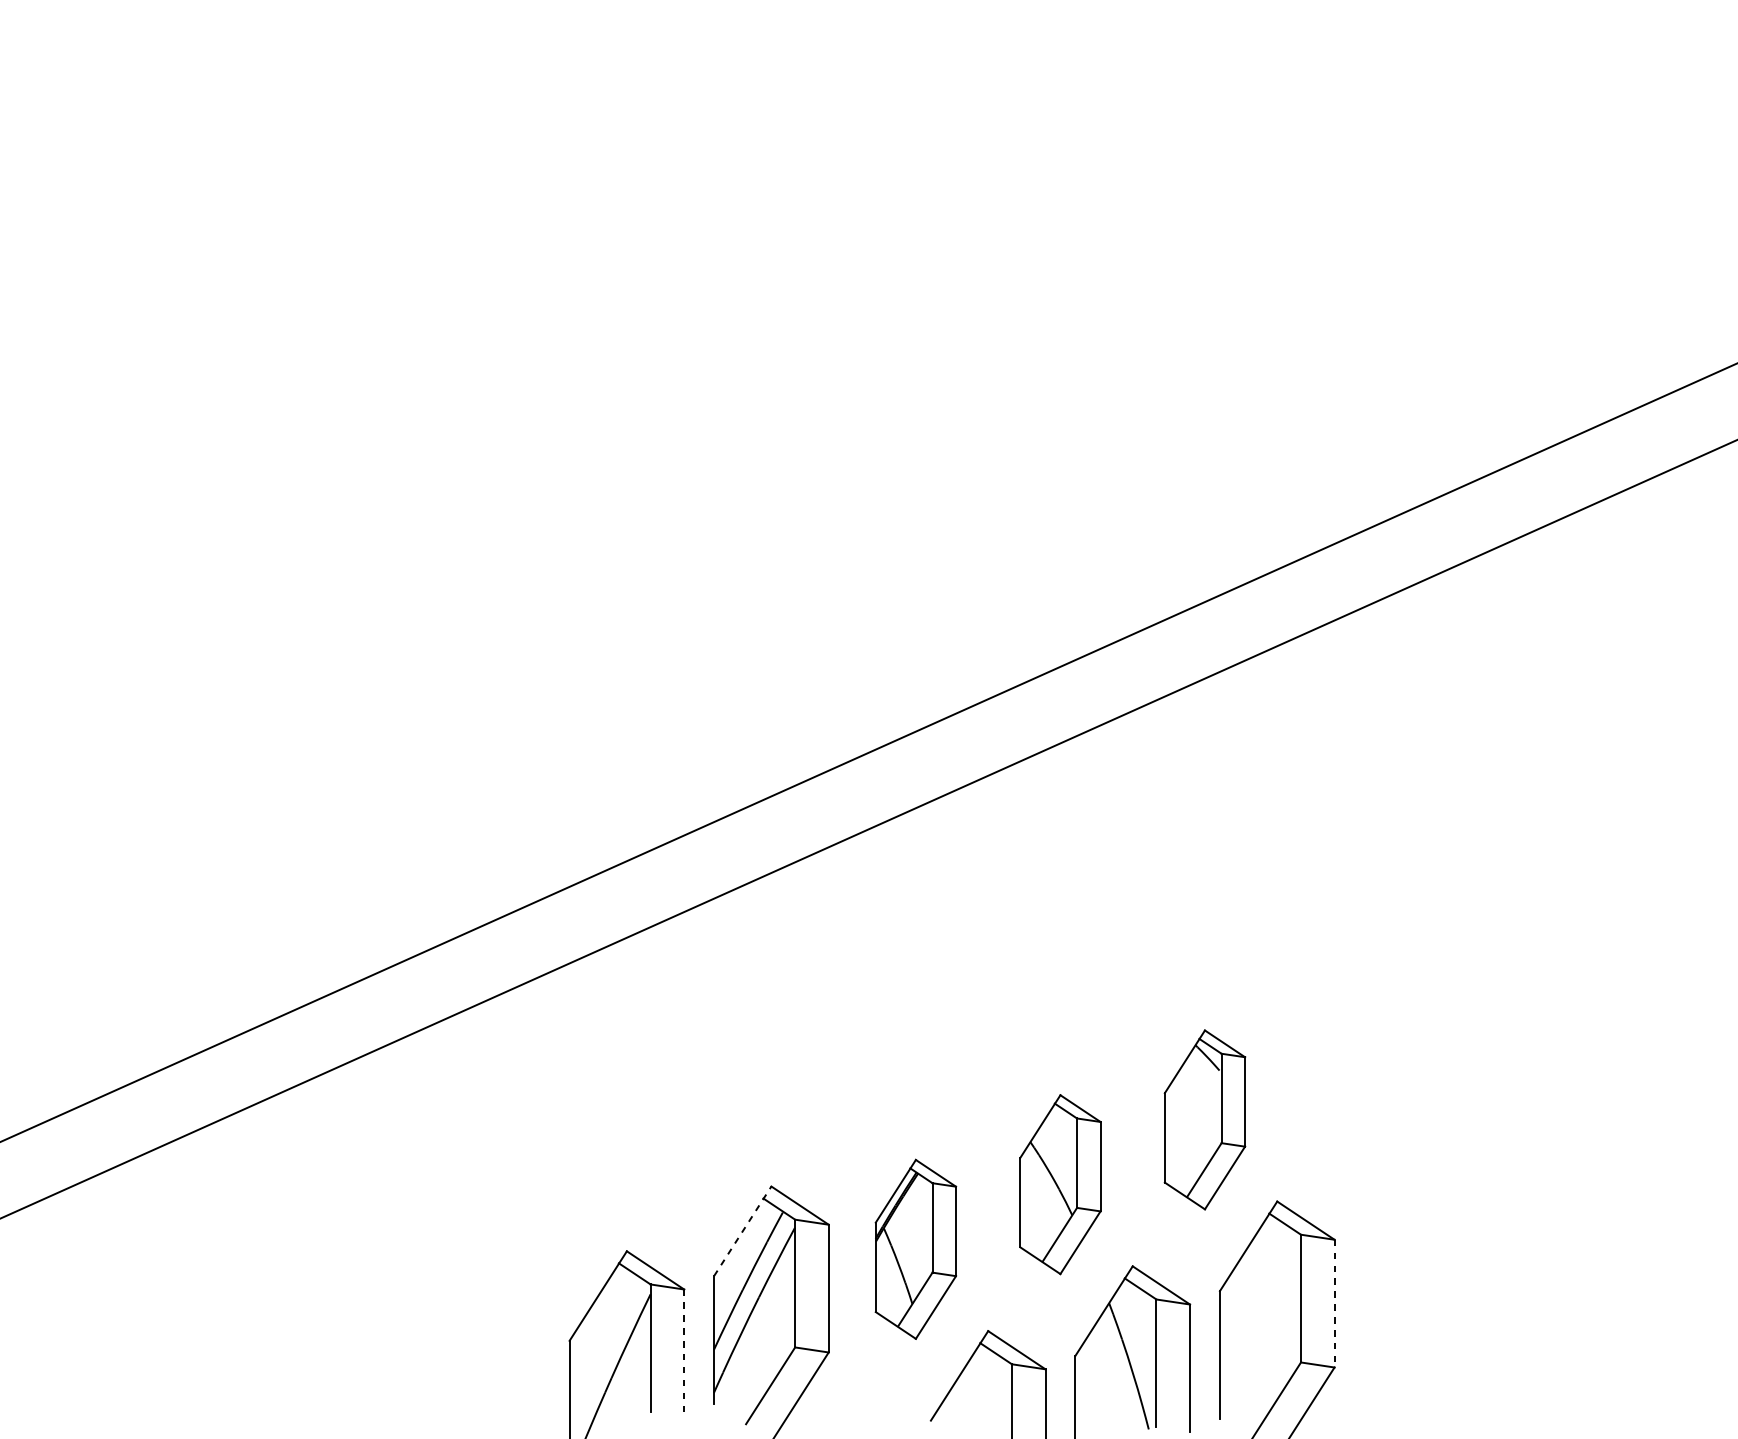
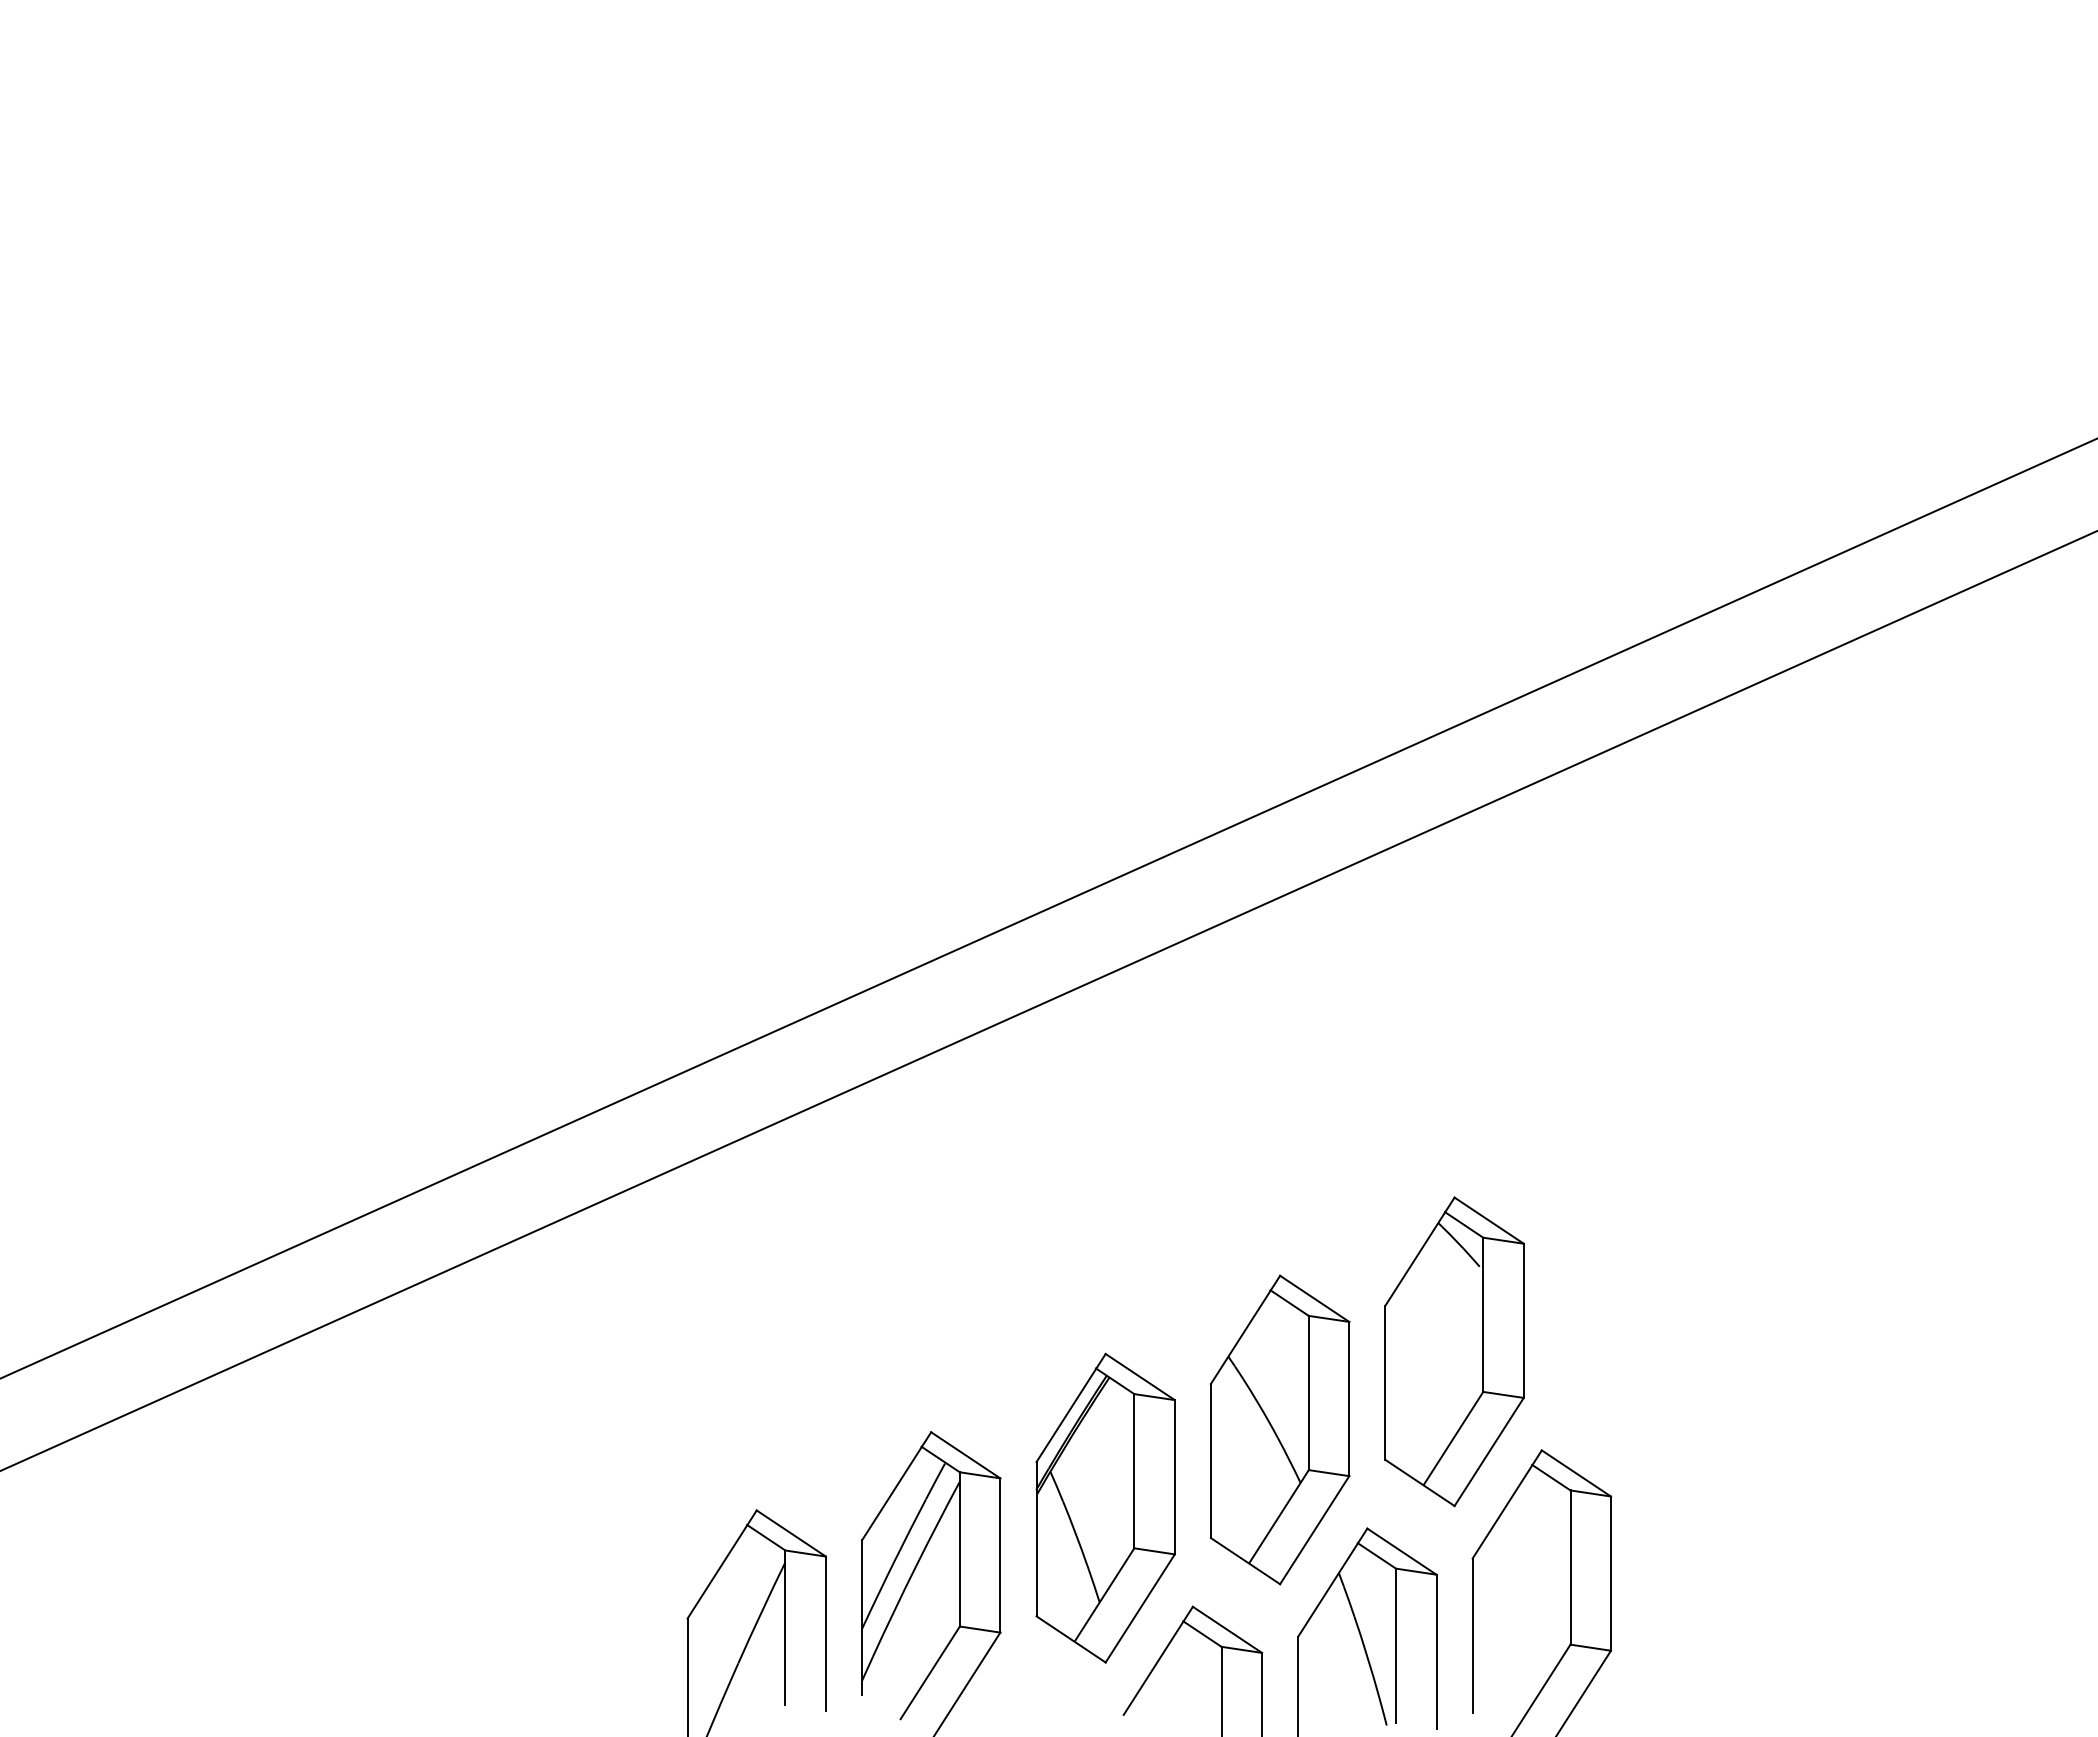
part: (1204, 1119) -> (1454, 1351), size x1.43
part: (1059, 1184) -> (1279, 1429), size x1.43
line: (742, 1230) -> (896, 1485), dashed -> solid
part: (915, 1248) -> (1105, 1507), size x1.43
line: (1334, 1304) -> (1610, 1574), dashed -> solid
line: (683, 1354) -> (825, 1634), dashed -> solid

